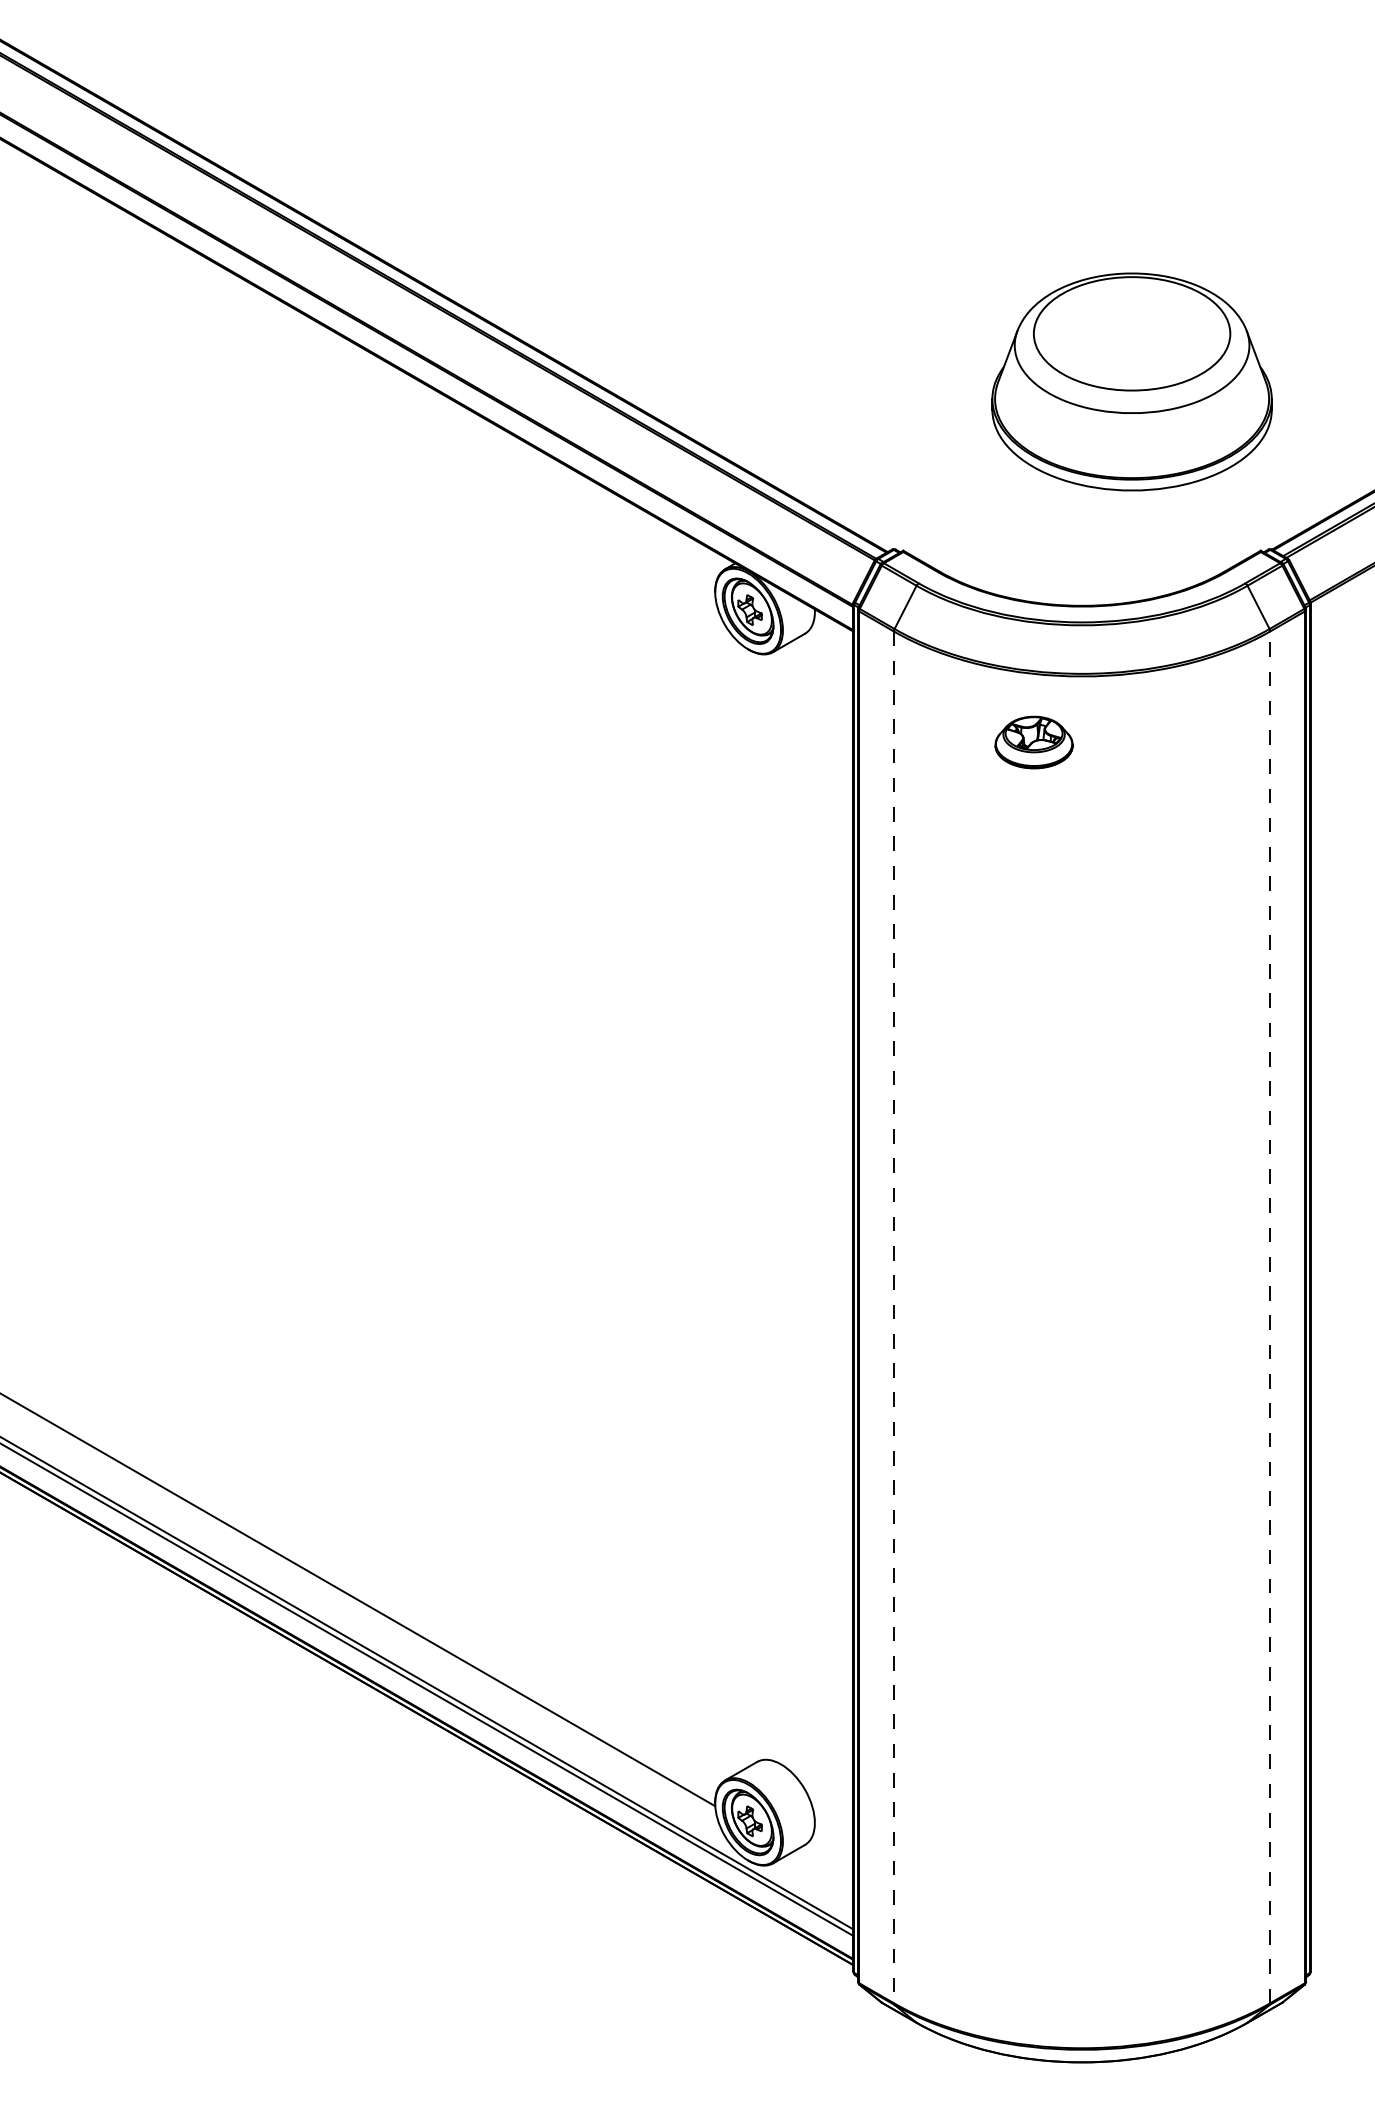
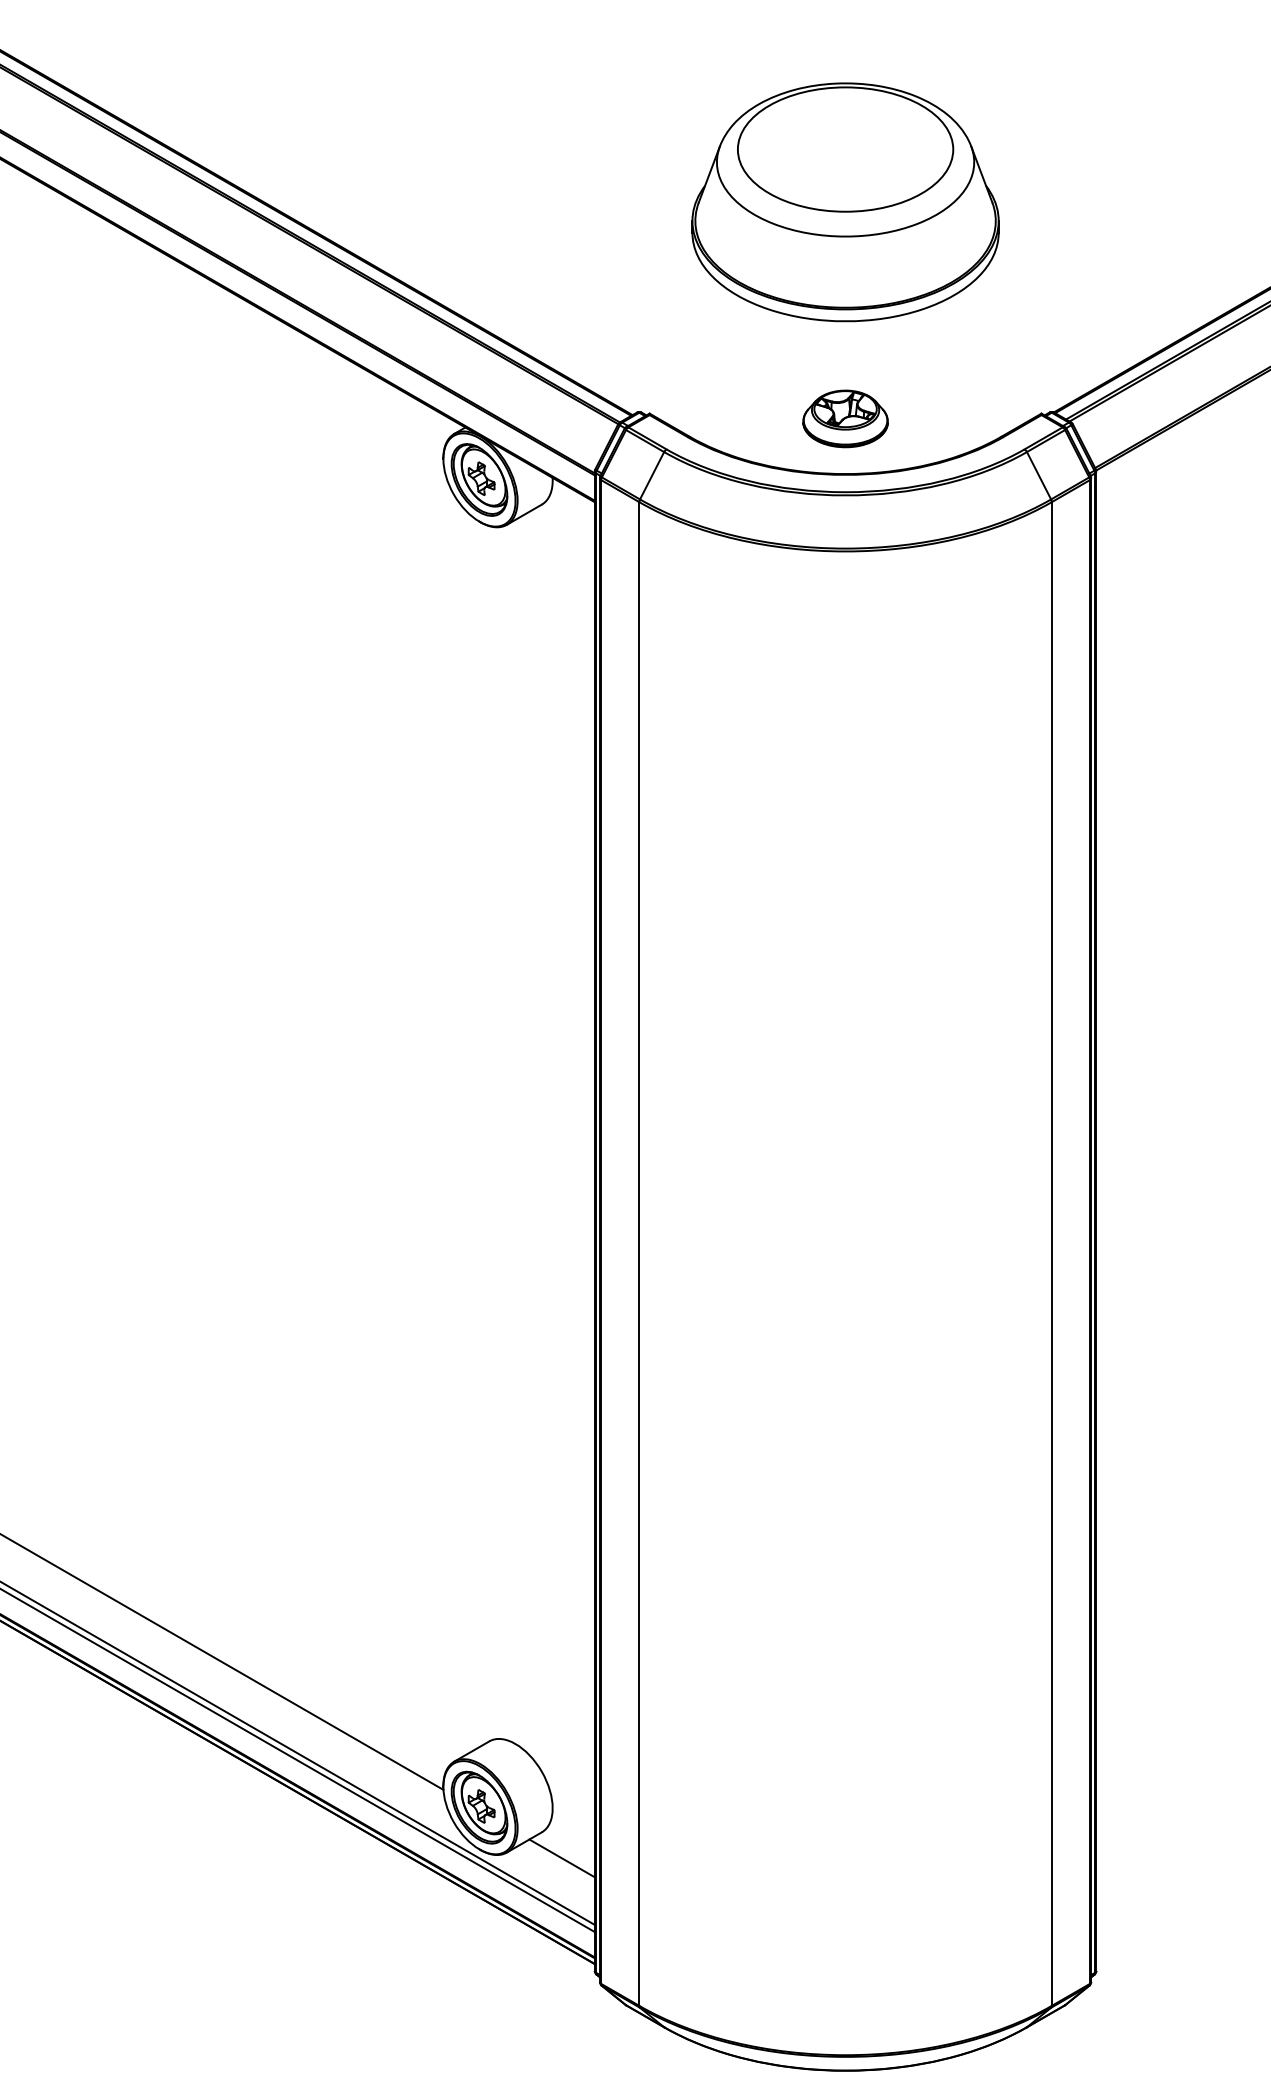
part: (1131, 381) -> (844, 201), moved
part: (1033, 742) -> (844, 418), moved
line: (893, 1317) -> (638, 1254), dashed -> solid
line: (1270, 1317) -> (1052, 1254), dashed -> solid
line: (823, 1868) -> (562, 1858), added

